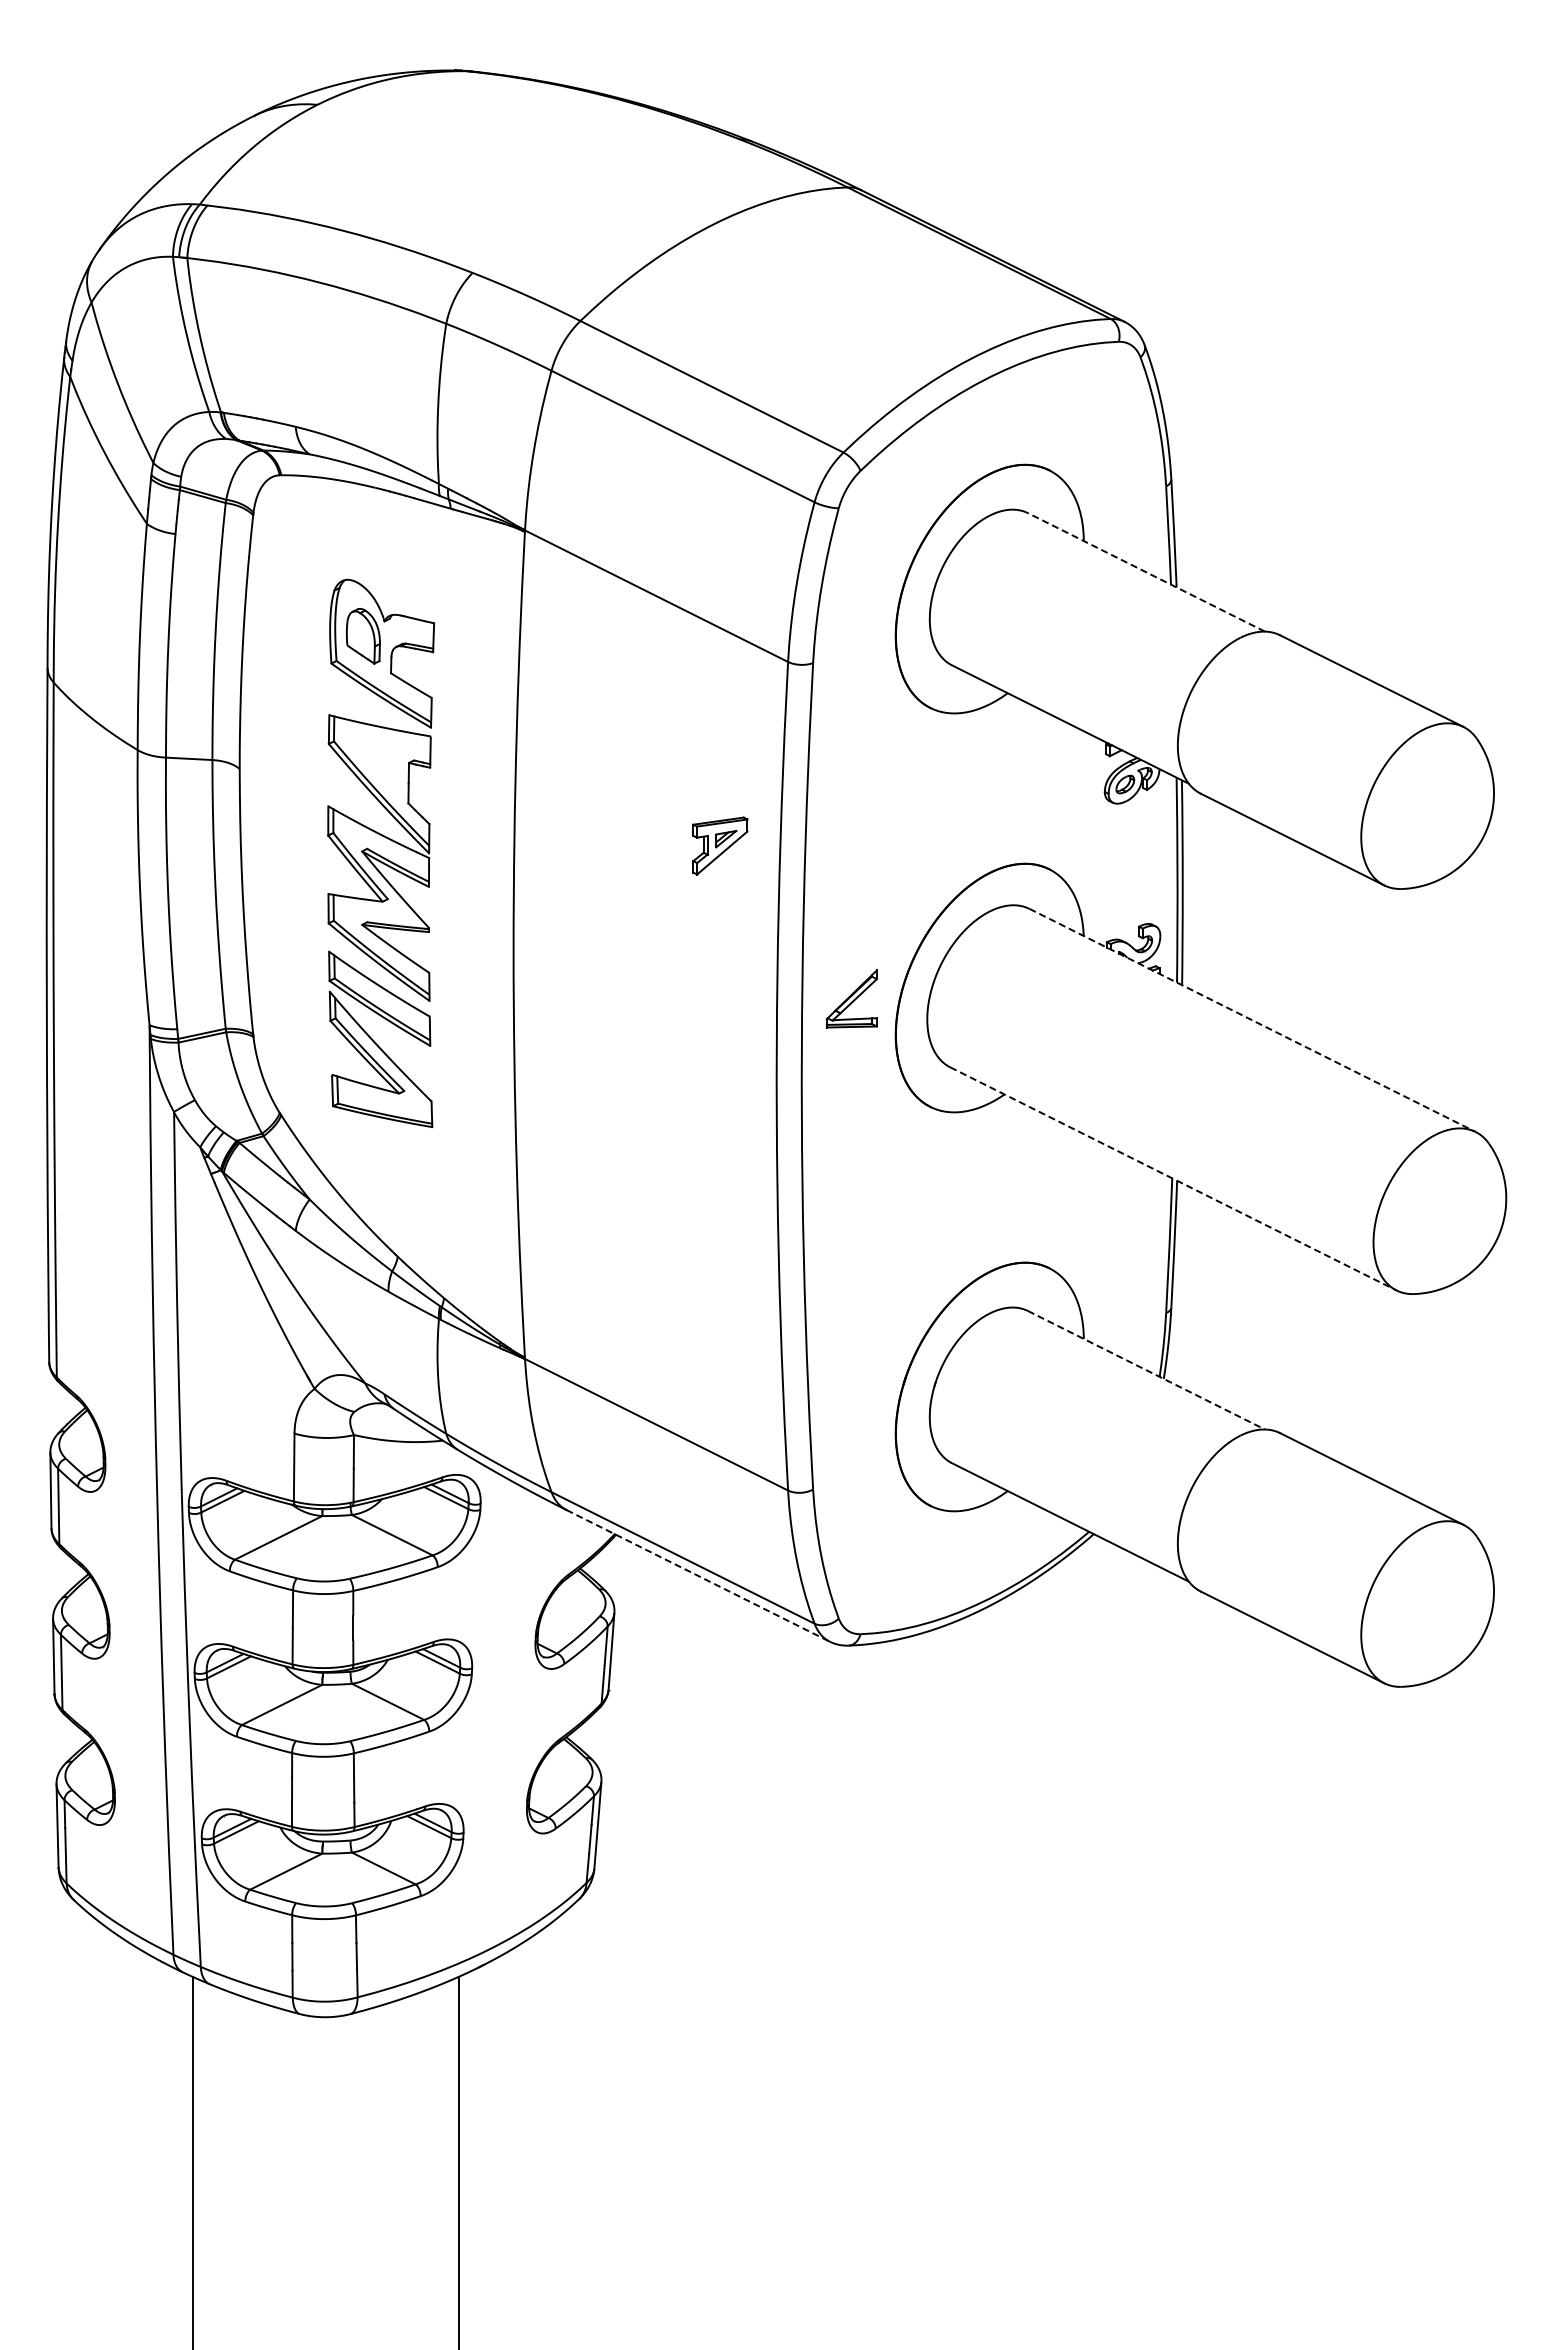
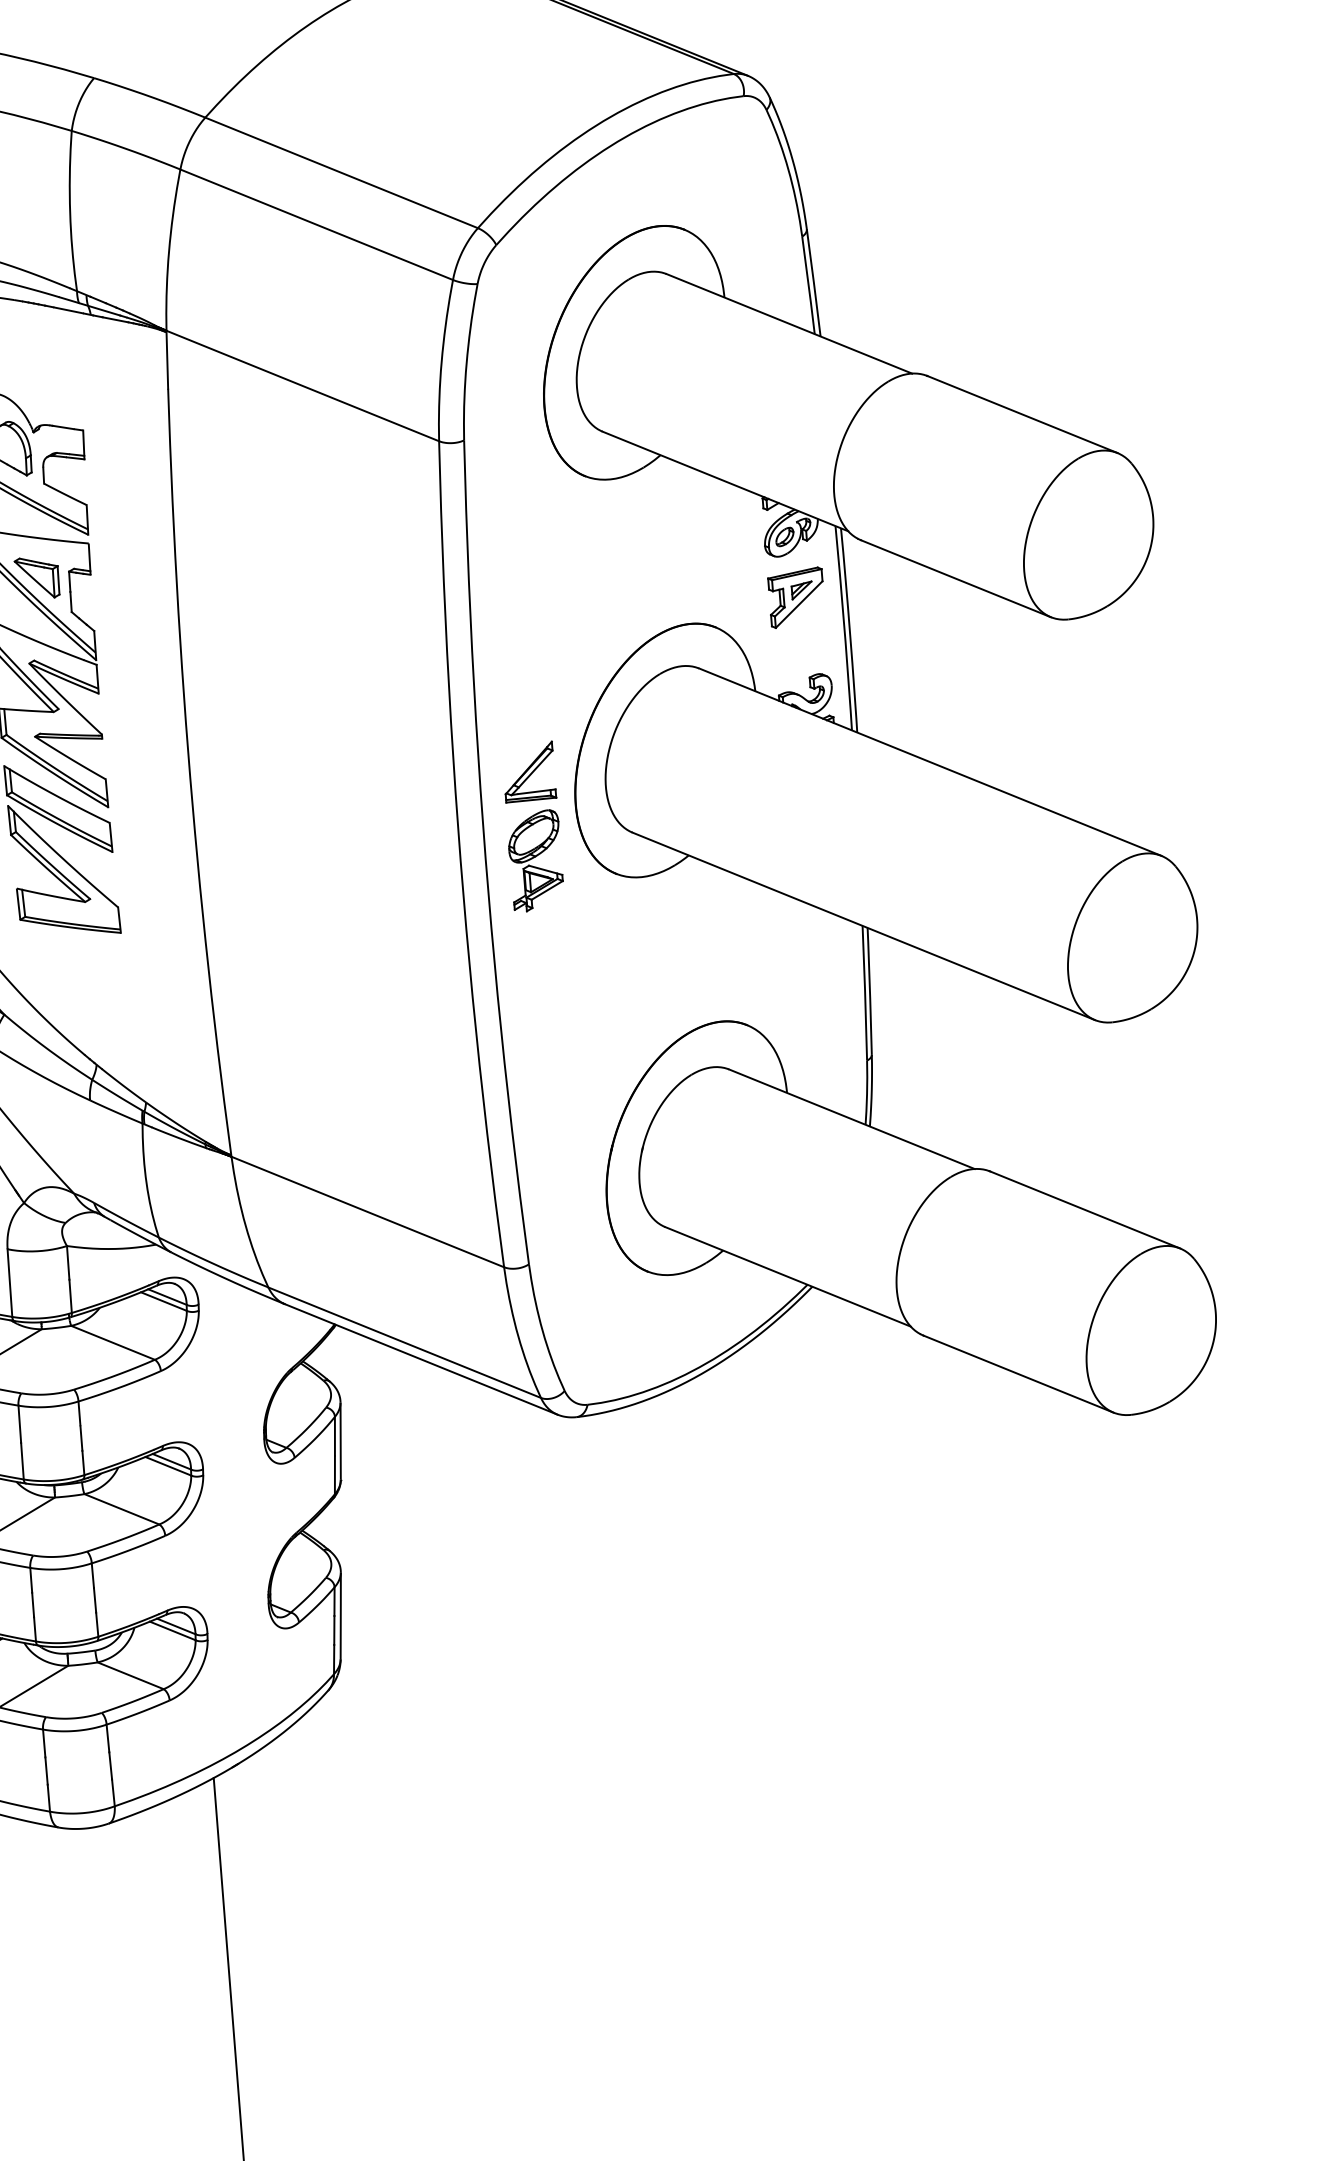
line: (1146, 572) -> (789, 323), dashed -> solid
part: (376, 766) -> (36, 577), added
part: (720, 845) -> (796, 597), moved
line: (1253, 1020) -> (931, 762), dashed -> solid
part: (851, 1087) -> (535, 860), added
line: (1173, 1179) -> (863, 926), dashed -> solid
line: (1146, 1370) -> (851, 1119), dashed -> solid
line: (698, 1576) -> (421, 1359), dashed -> solid

